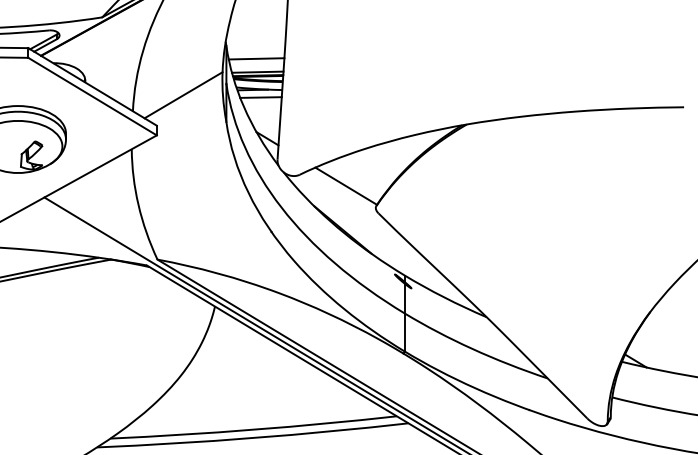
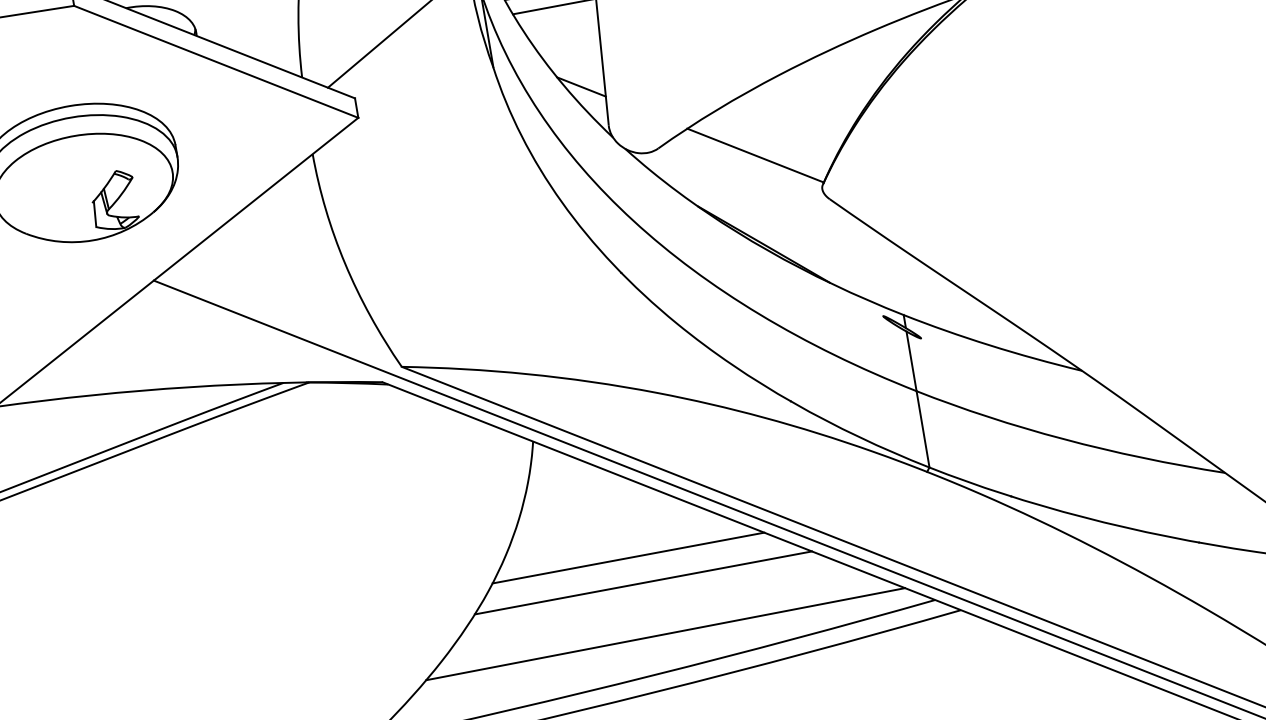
line: (251, 370) -> (628, 557), added
line: (256, 383) -> (642, 581), added
line: (263, 410) -> (665, 633), added

